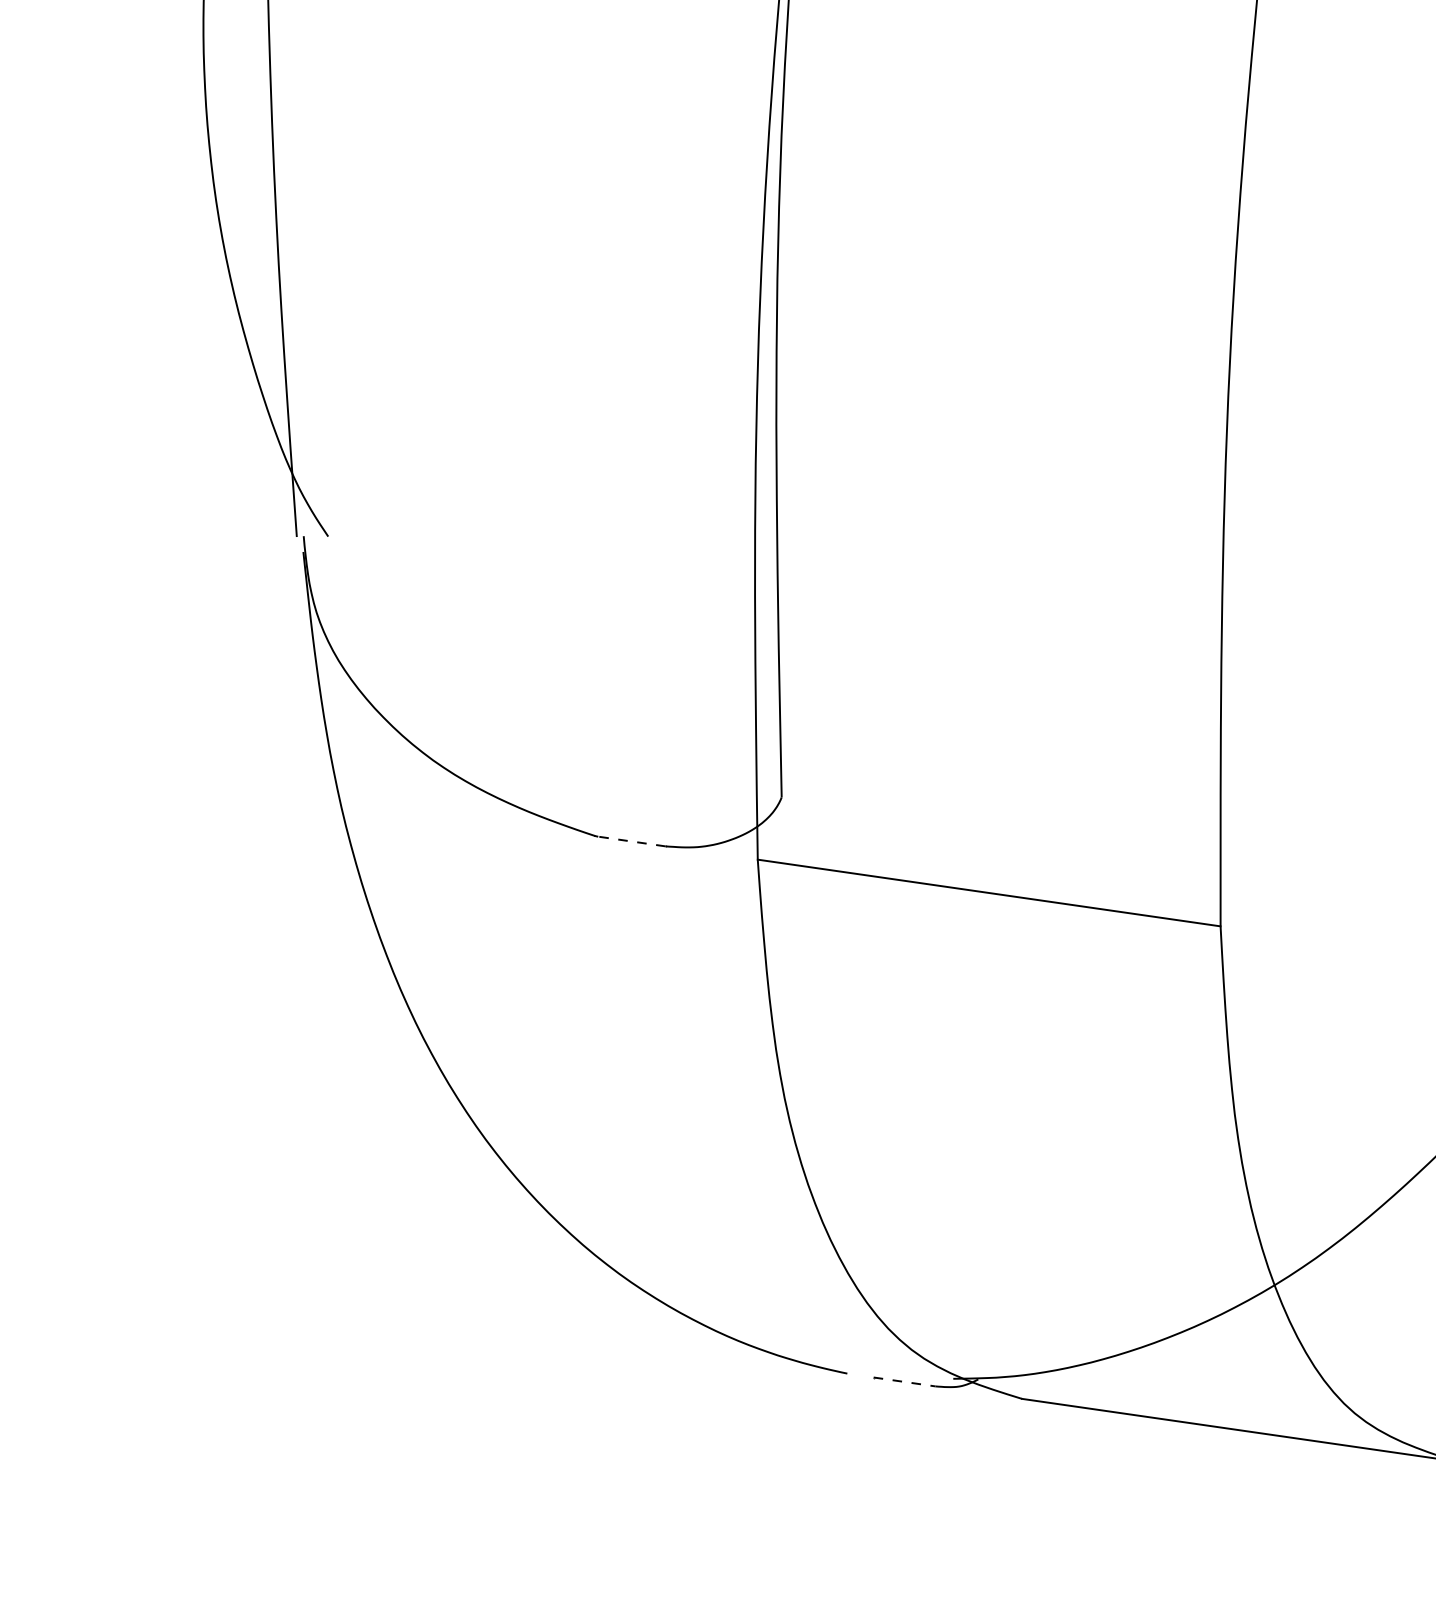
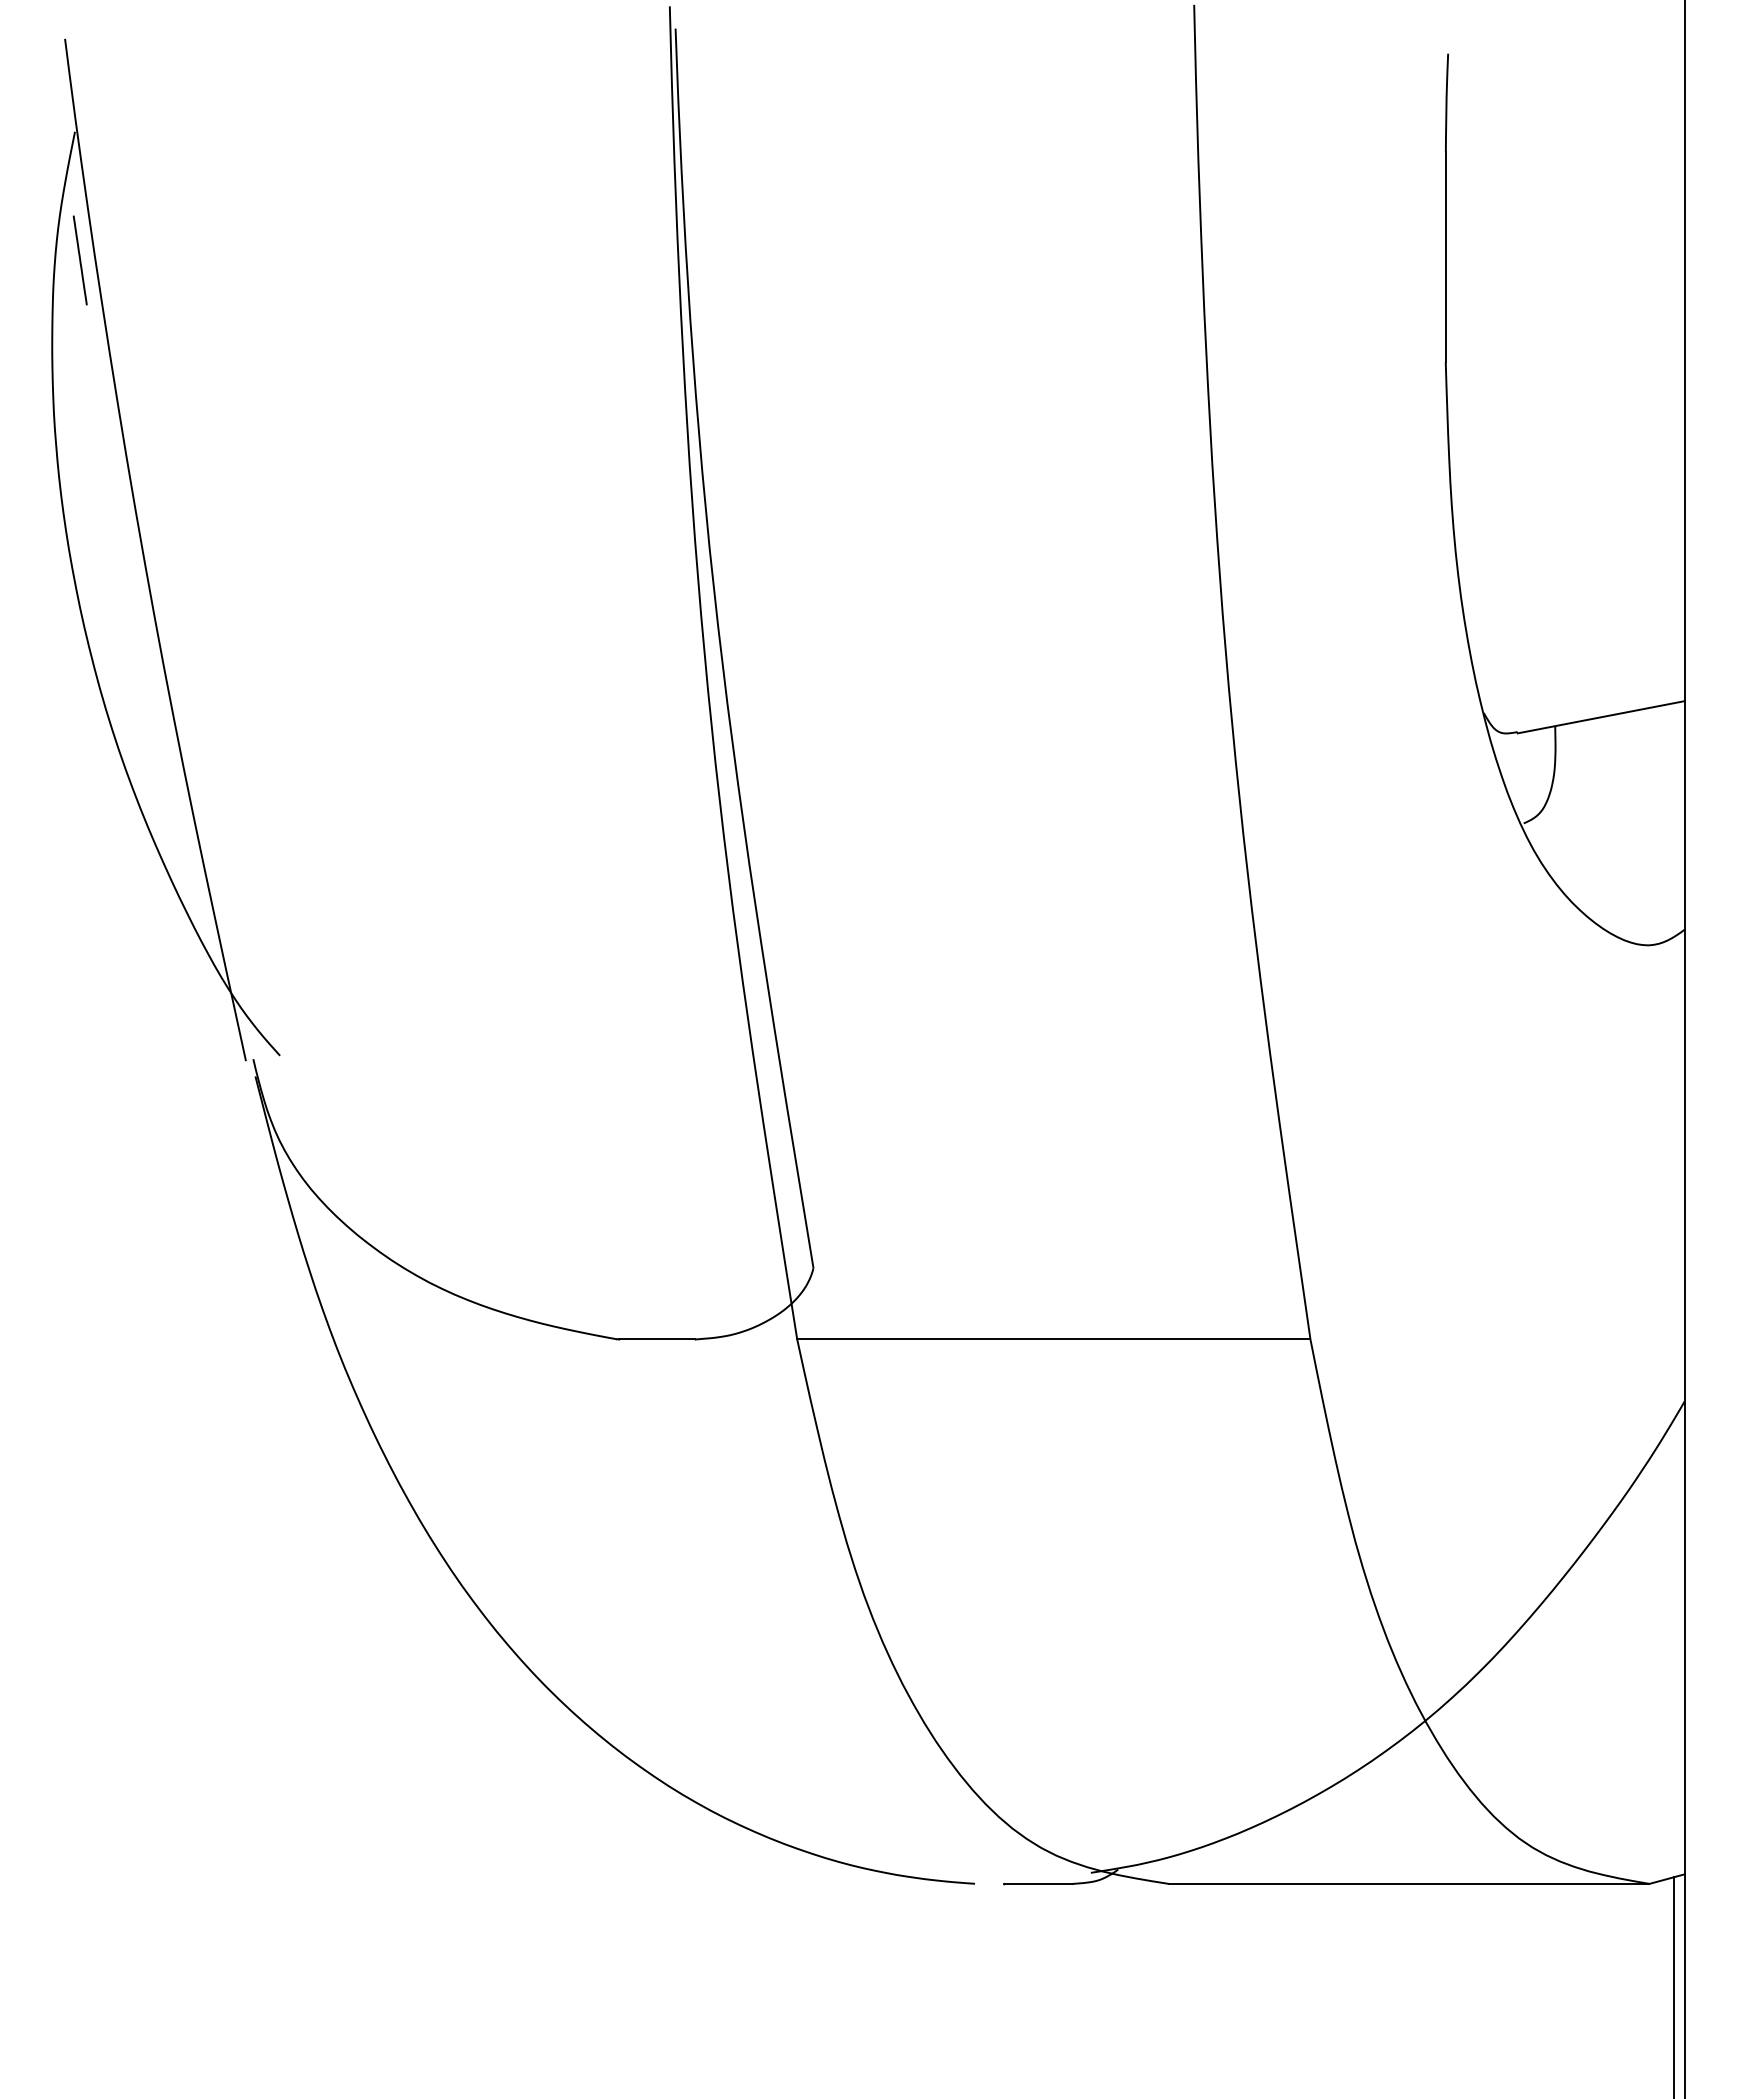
line: (631, 841) -> (657, 1339), dashed -> solid
line: (904, 1381) -> (1038, 1883), dashed -> solid

